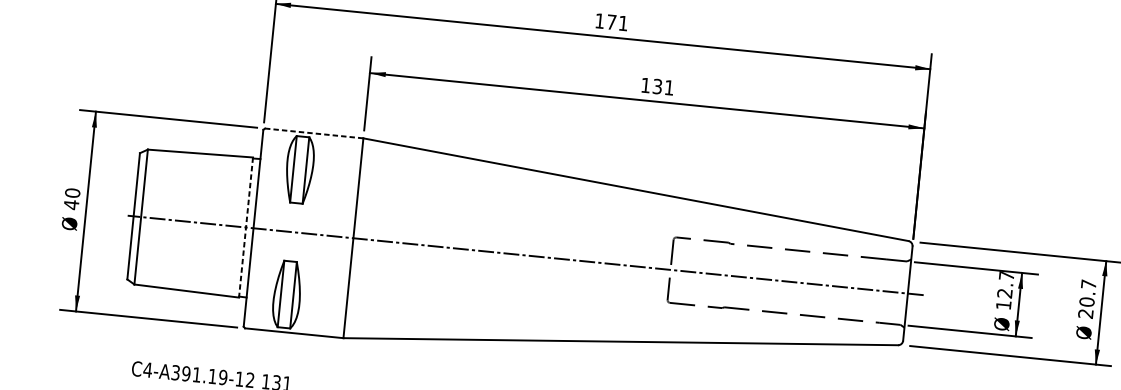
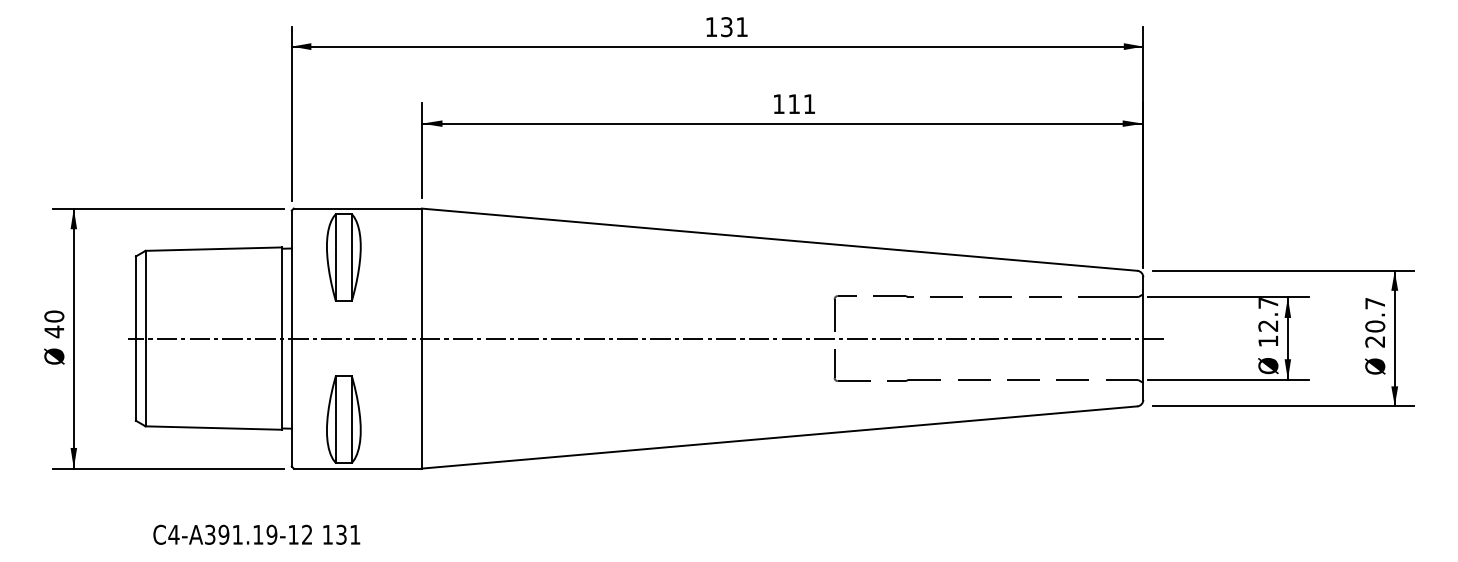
text: (611, 22) -> (726, 27), 171 -> 131
text: (656, 86) -> (793, 104), 131 -> 111
line: (314, 133) -> (358, 208), dashed -> solid
line: (246, 228) -> (282, 339), dashed -> solid

